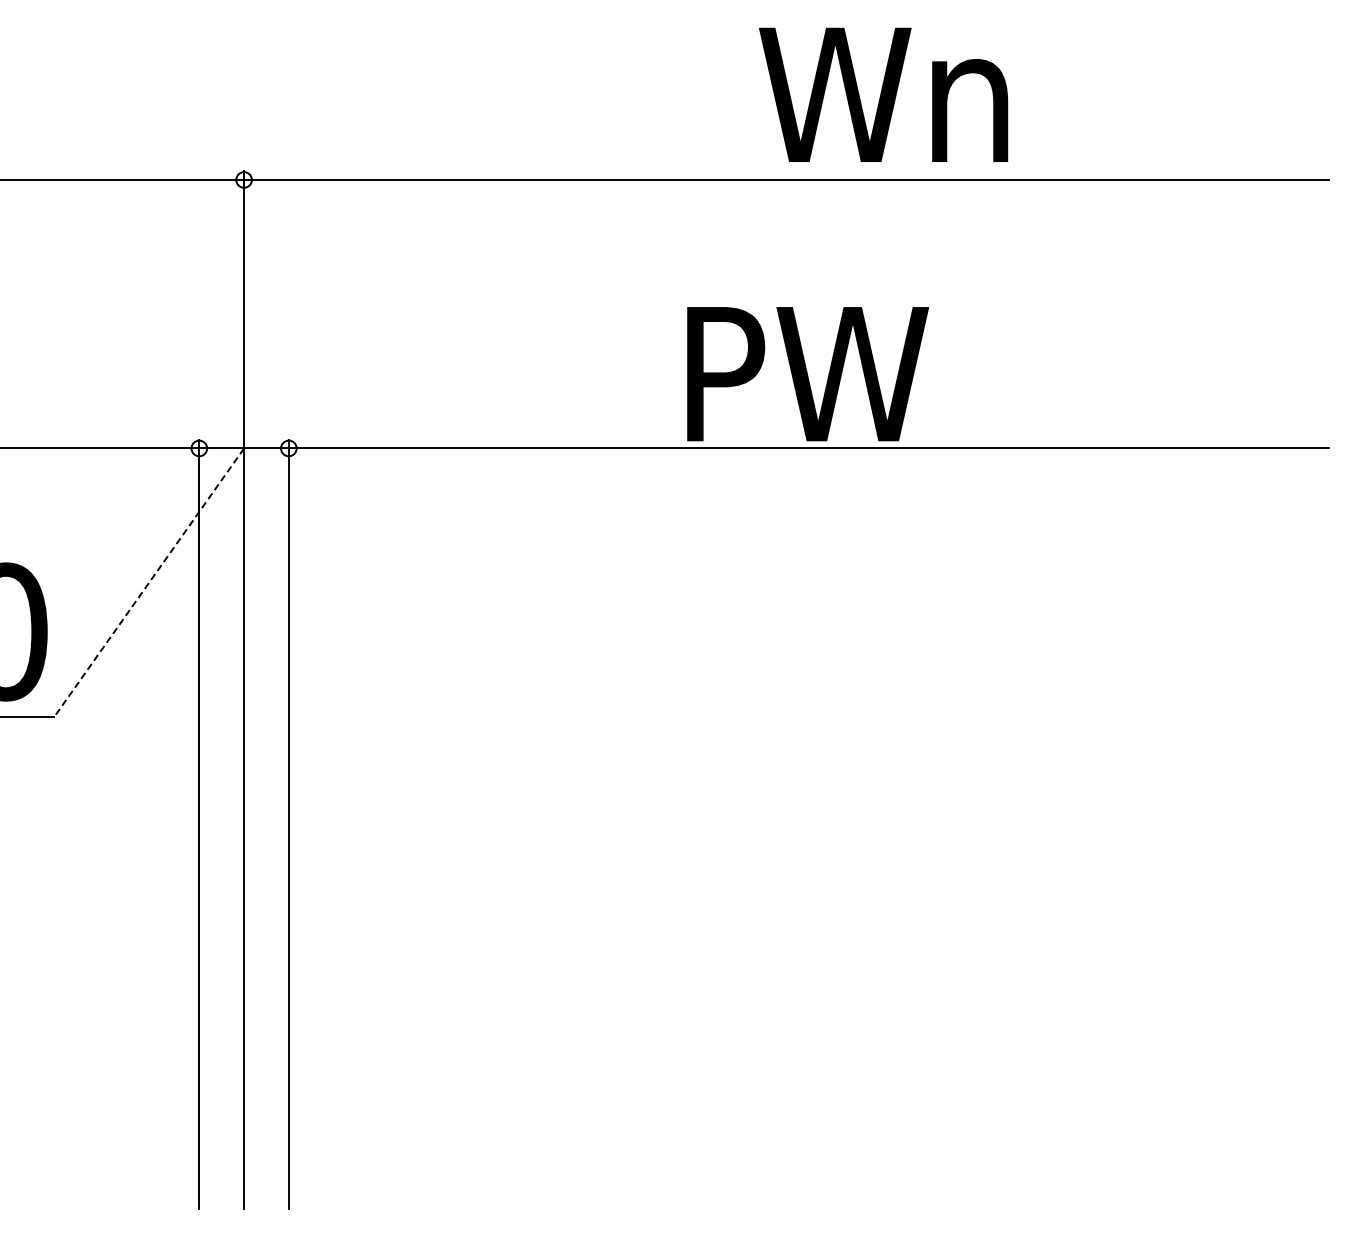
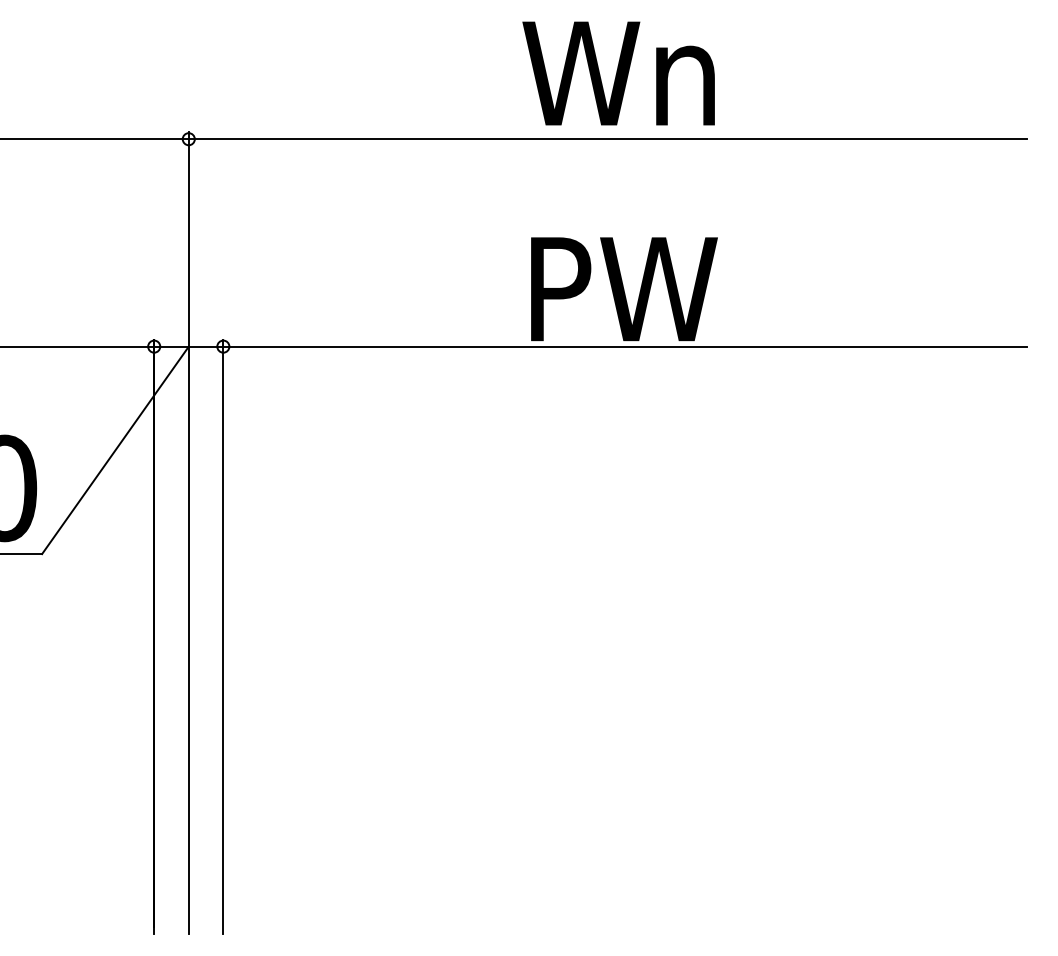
text: (883, 94) -> (618, 73), moved
line: (148, 583) -> (114, 450), dashed -> solid

